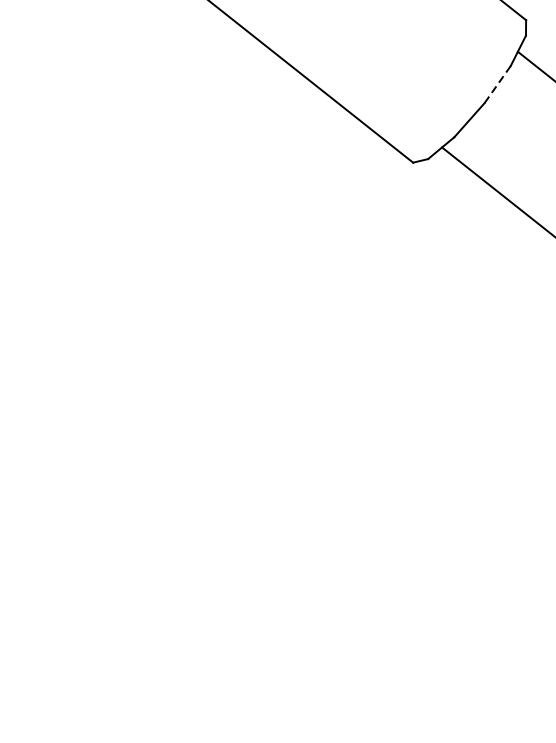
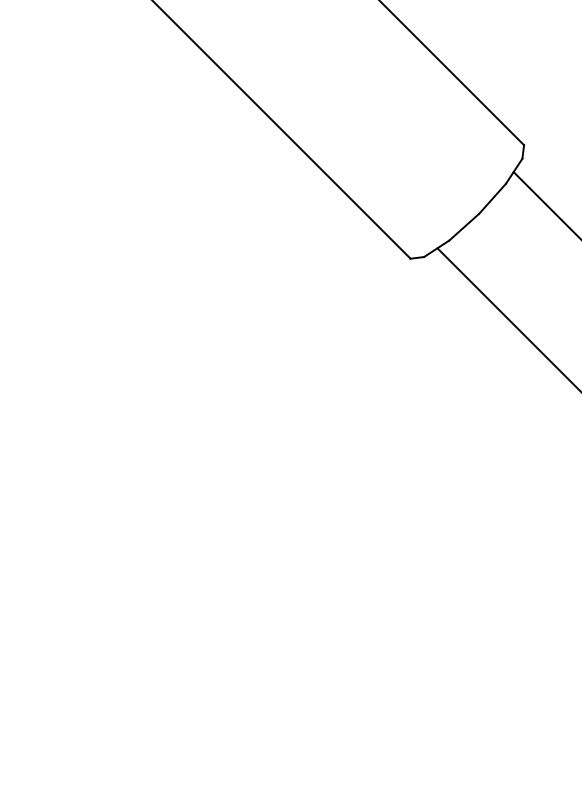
line: (497, 85) -> (492, 199), dashed -> solid

